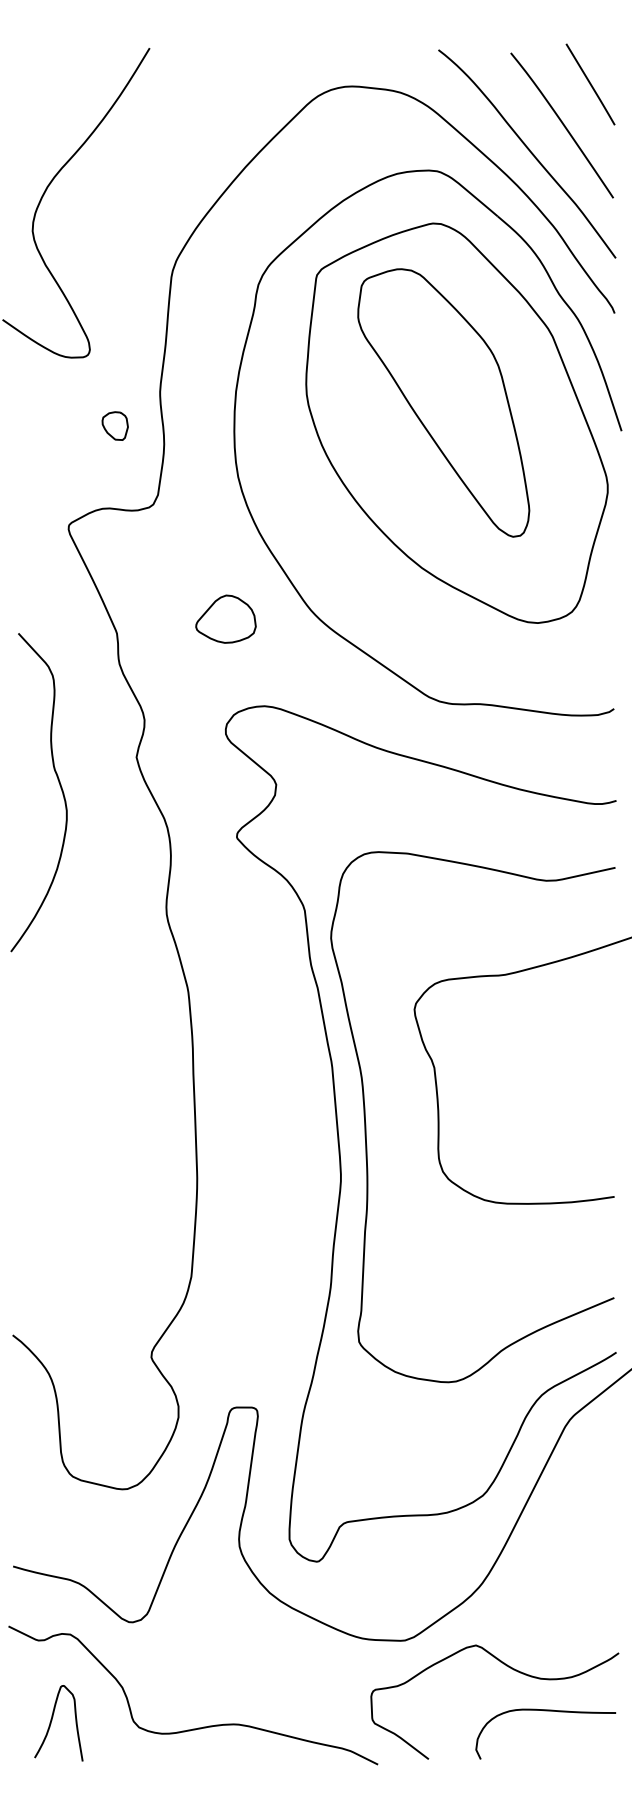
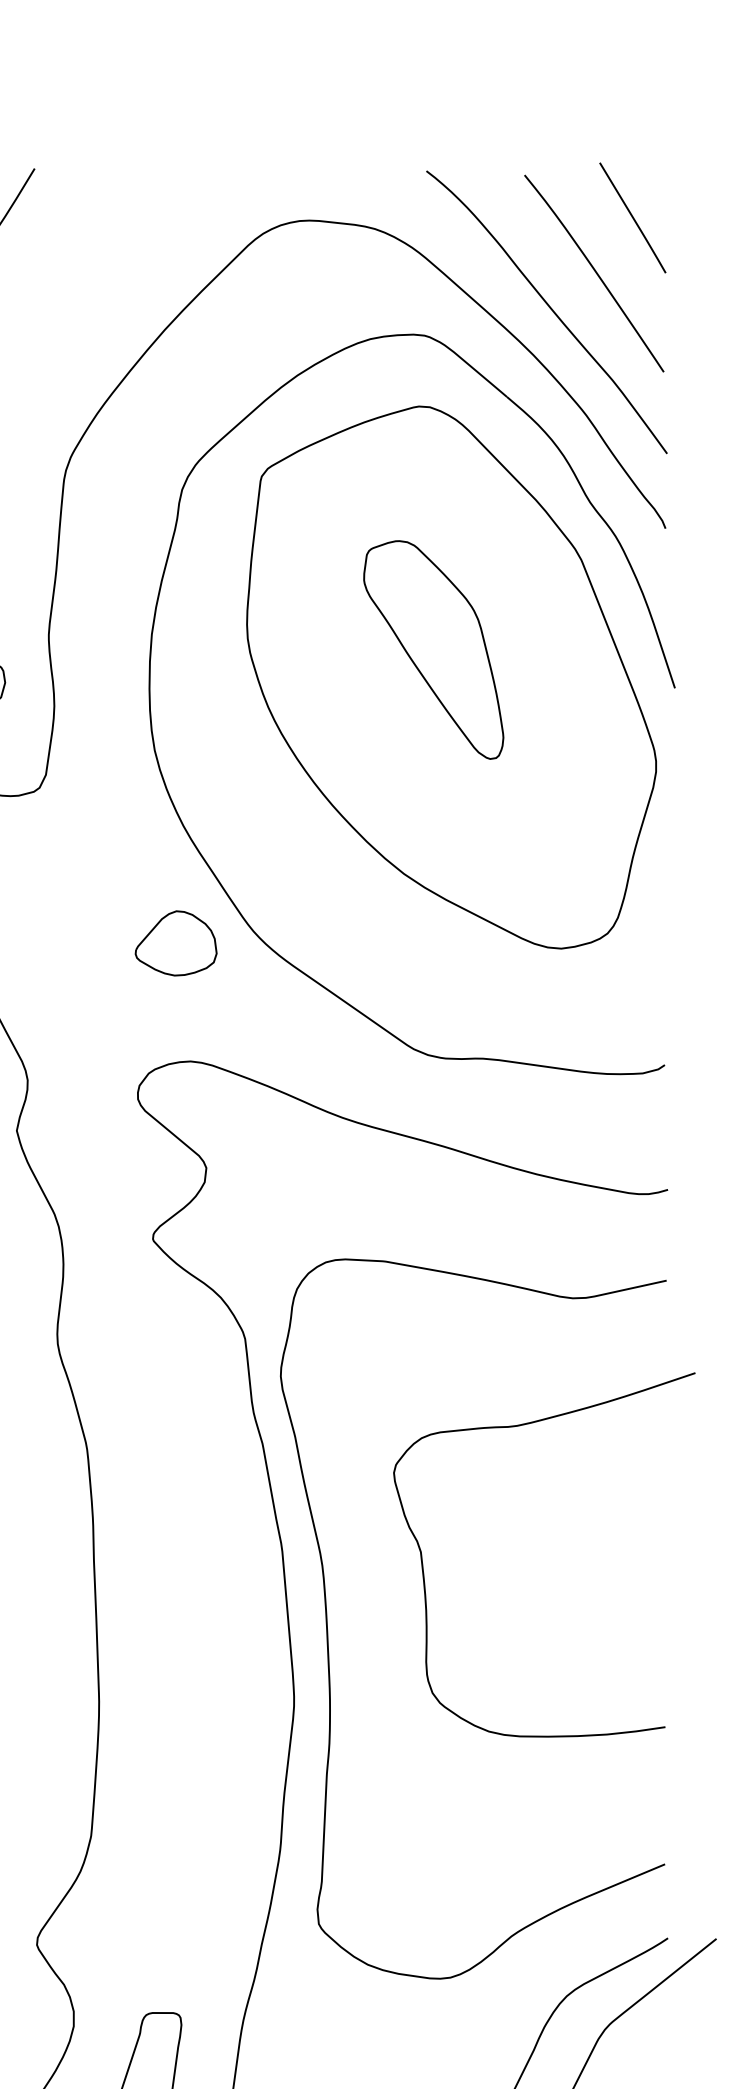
part: (443, 402) -> (433, 649), size x0.6
part: (225, 618) -> (175, 942), moved

